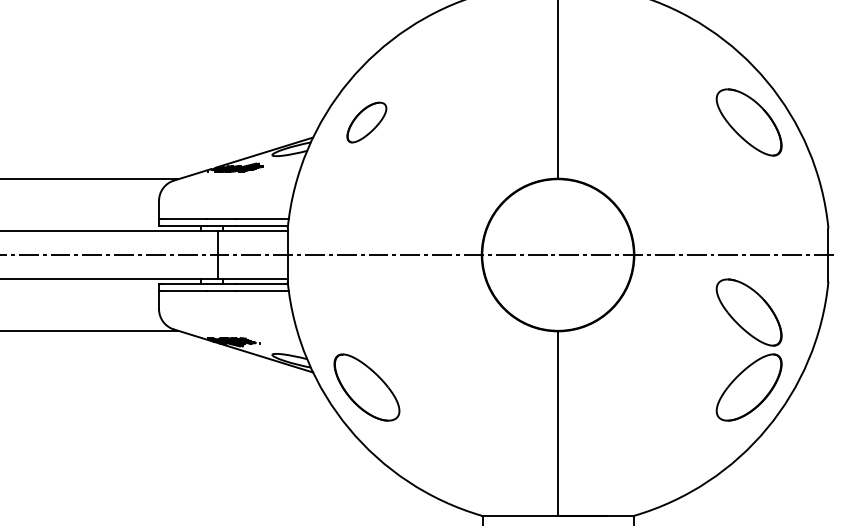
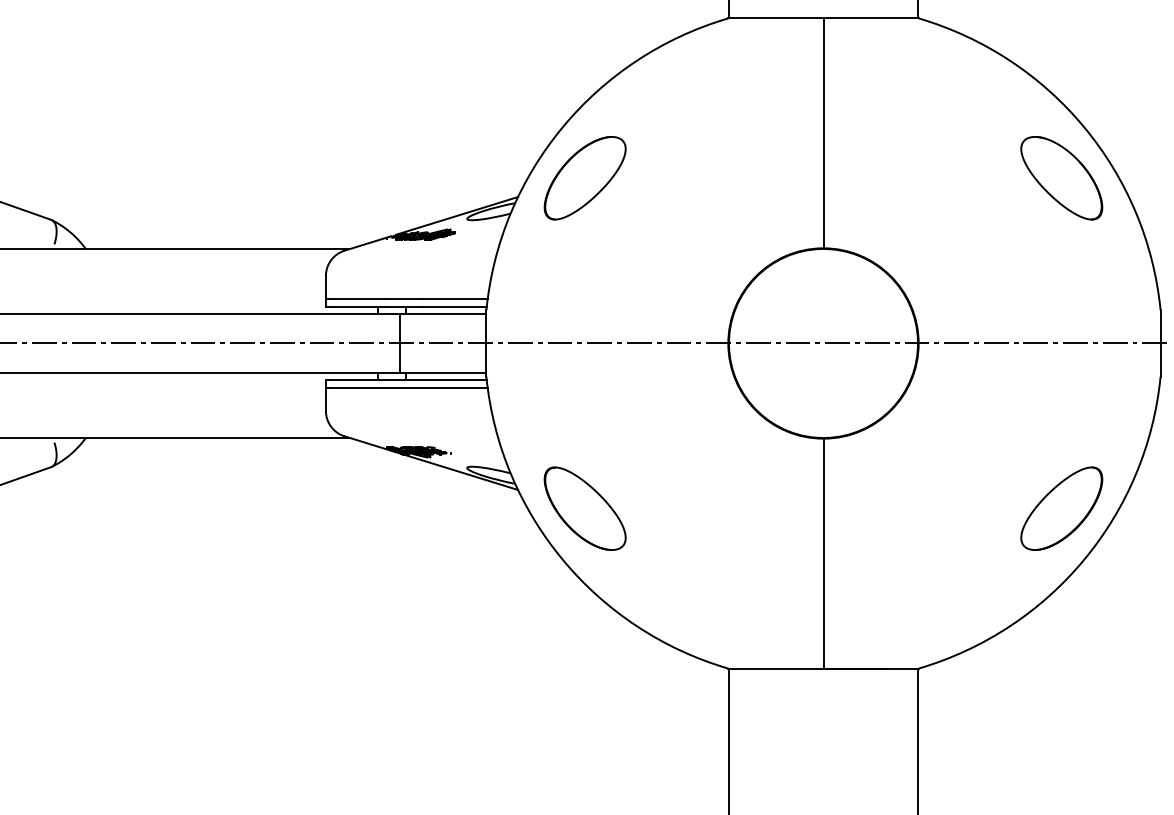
part: (366, 122) -> (584, 178), size x1.67
part: (748, 312) -> (1061, 415), removed

